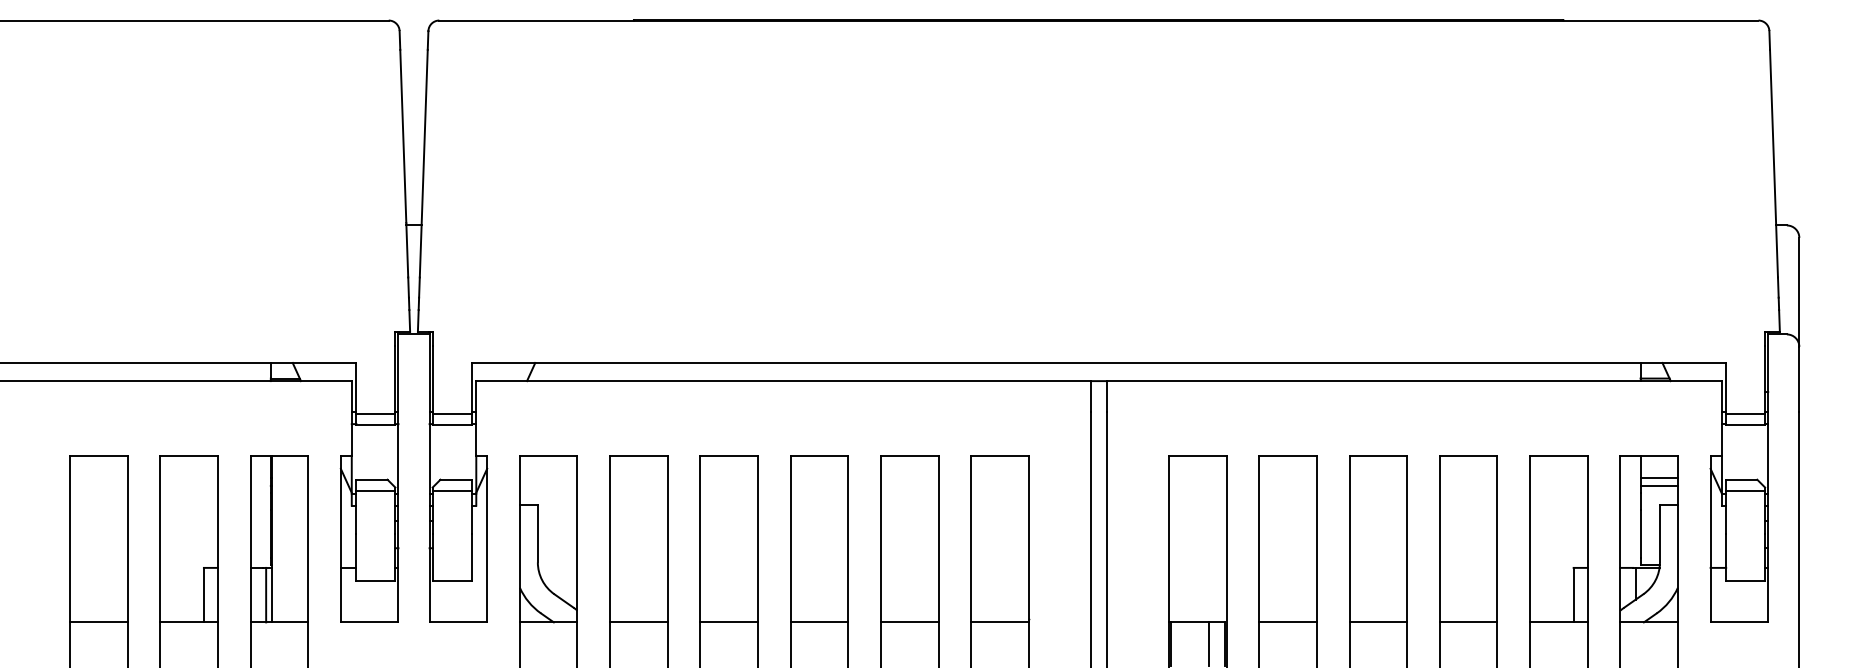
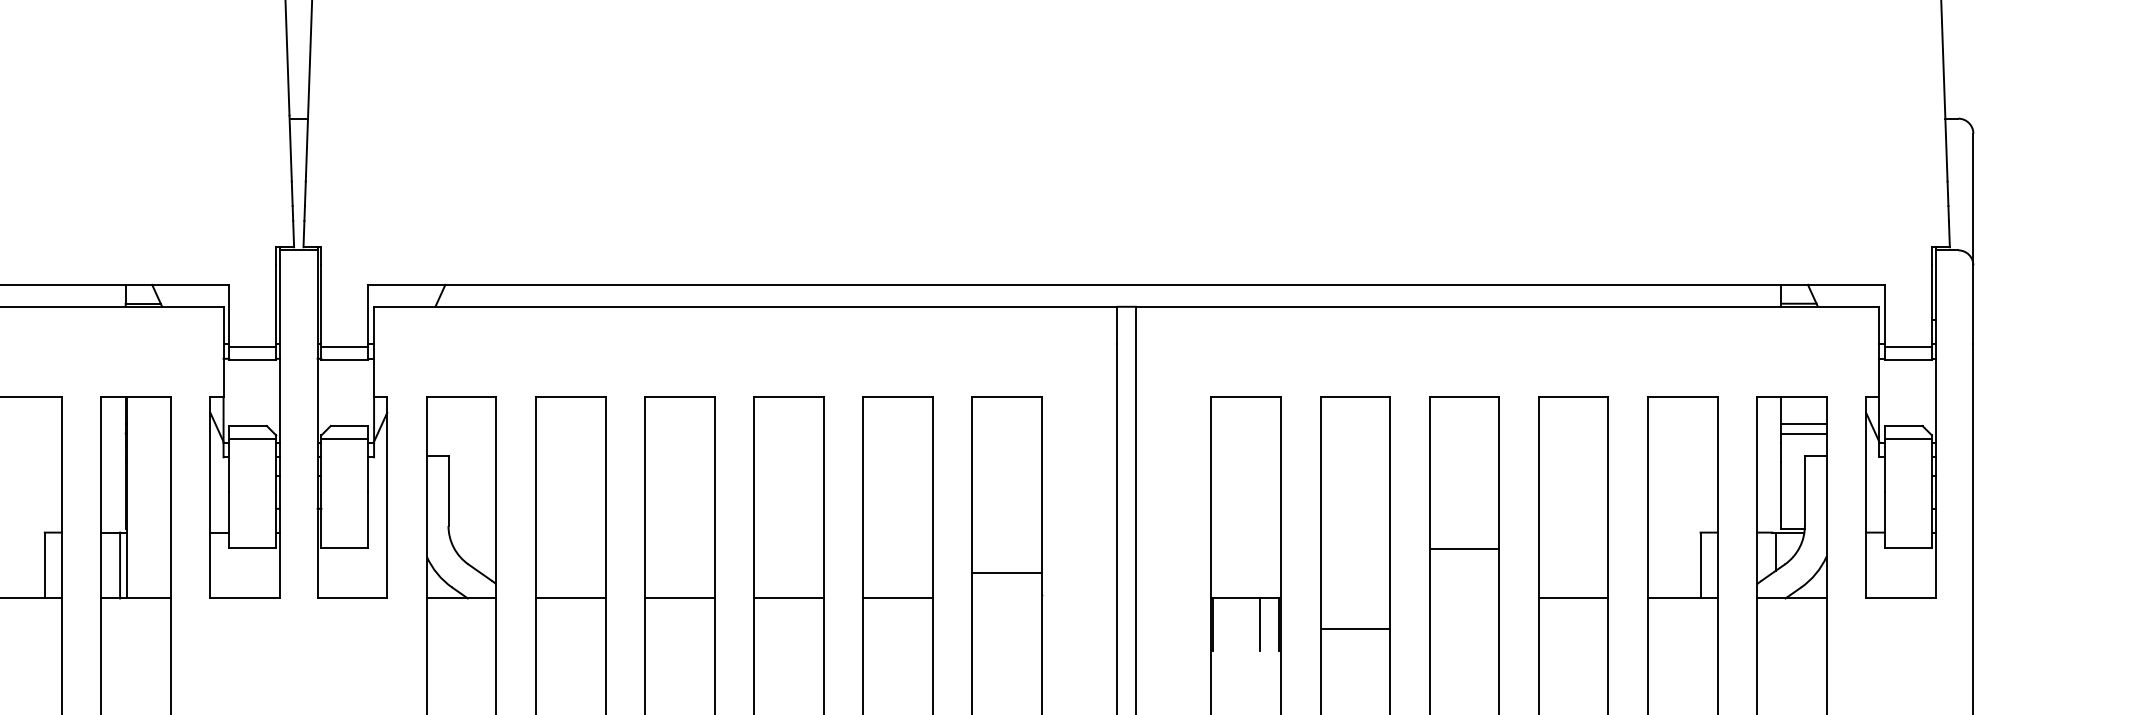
line: (999, 622) -> (1006, 573), moved
line: (1287, 622) -> (1354, 628), moved
line: (1378, 622) -> (1464, 549), moved

